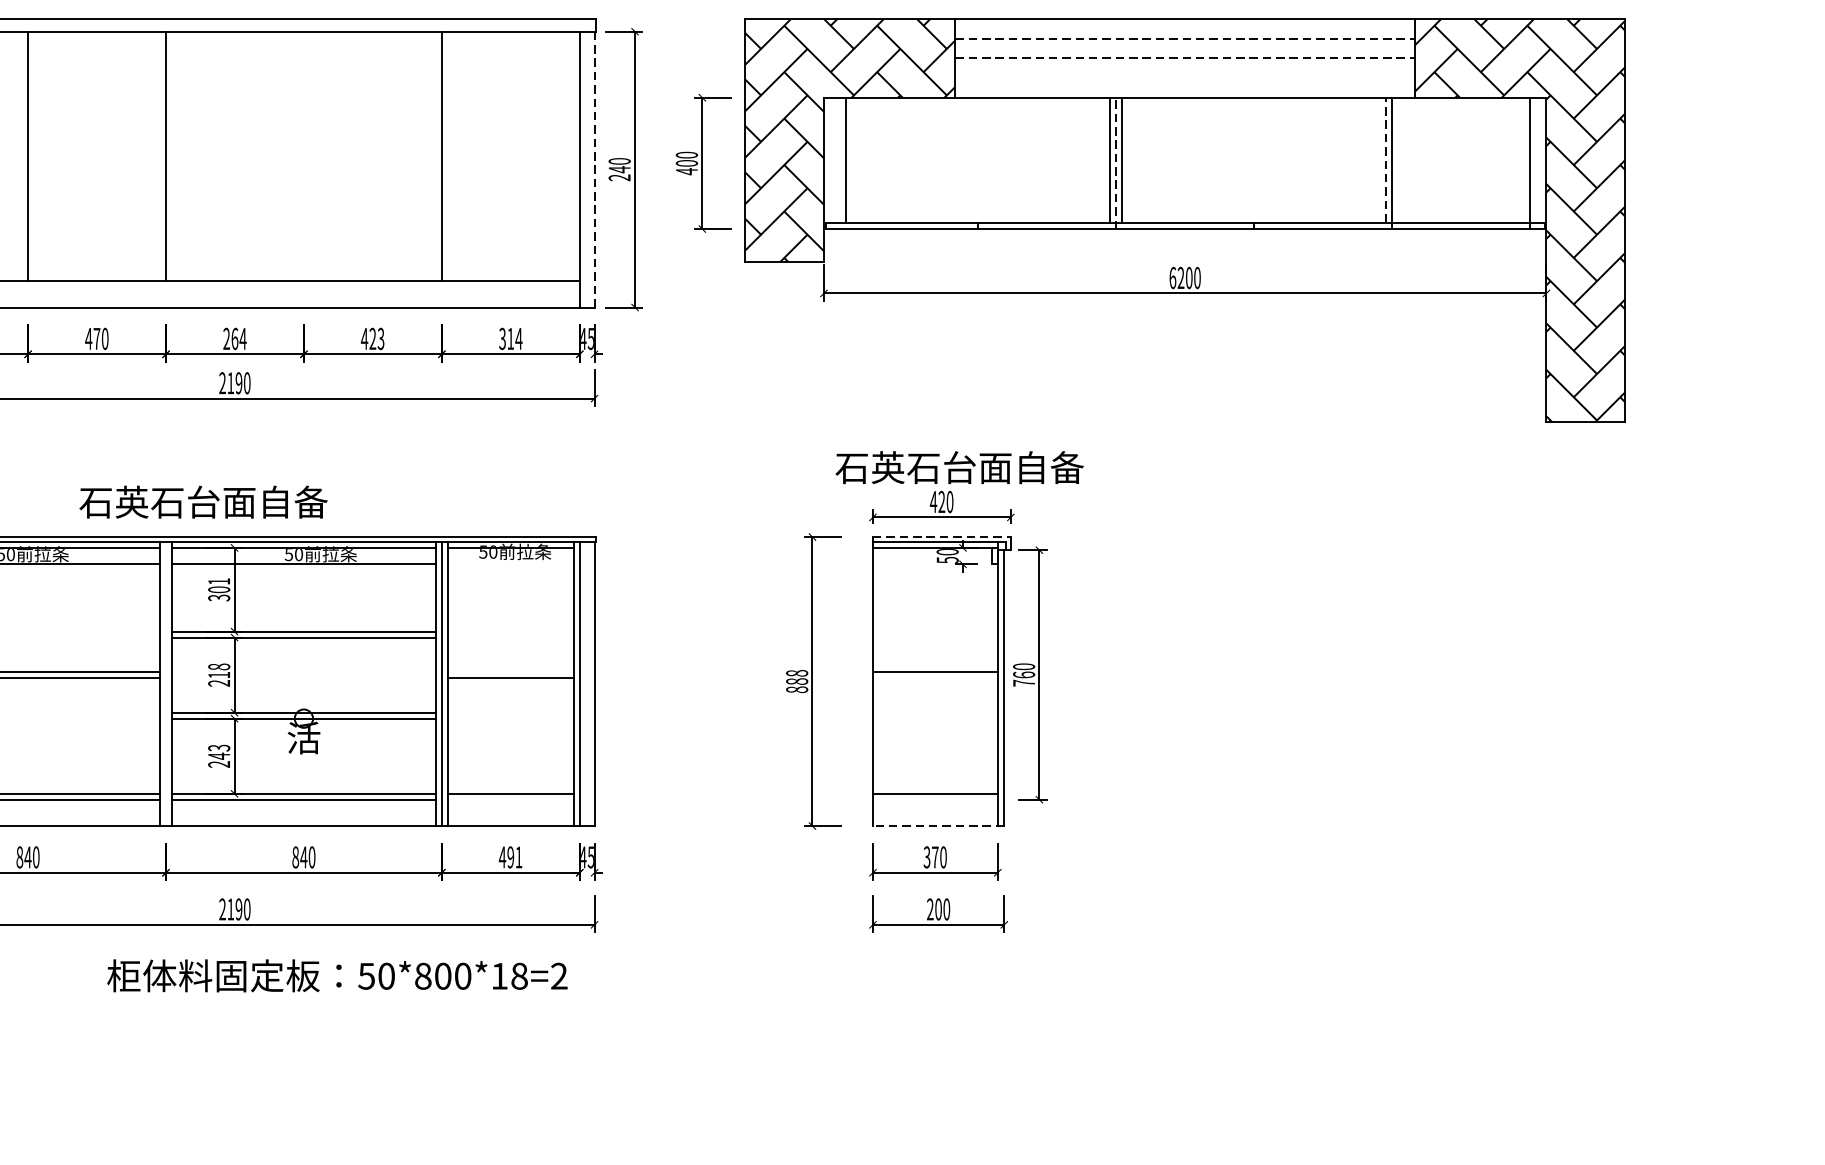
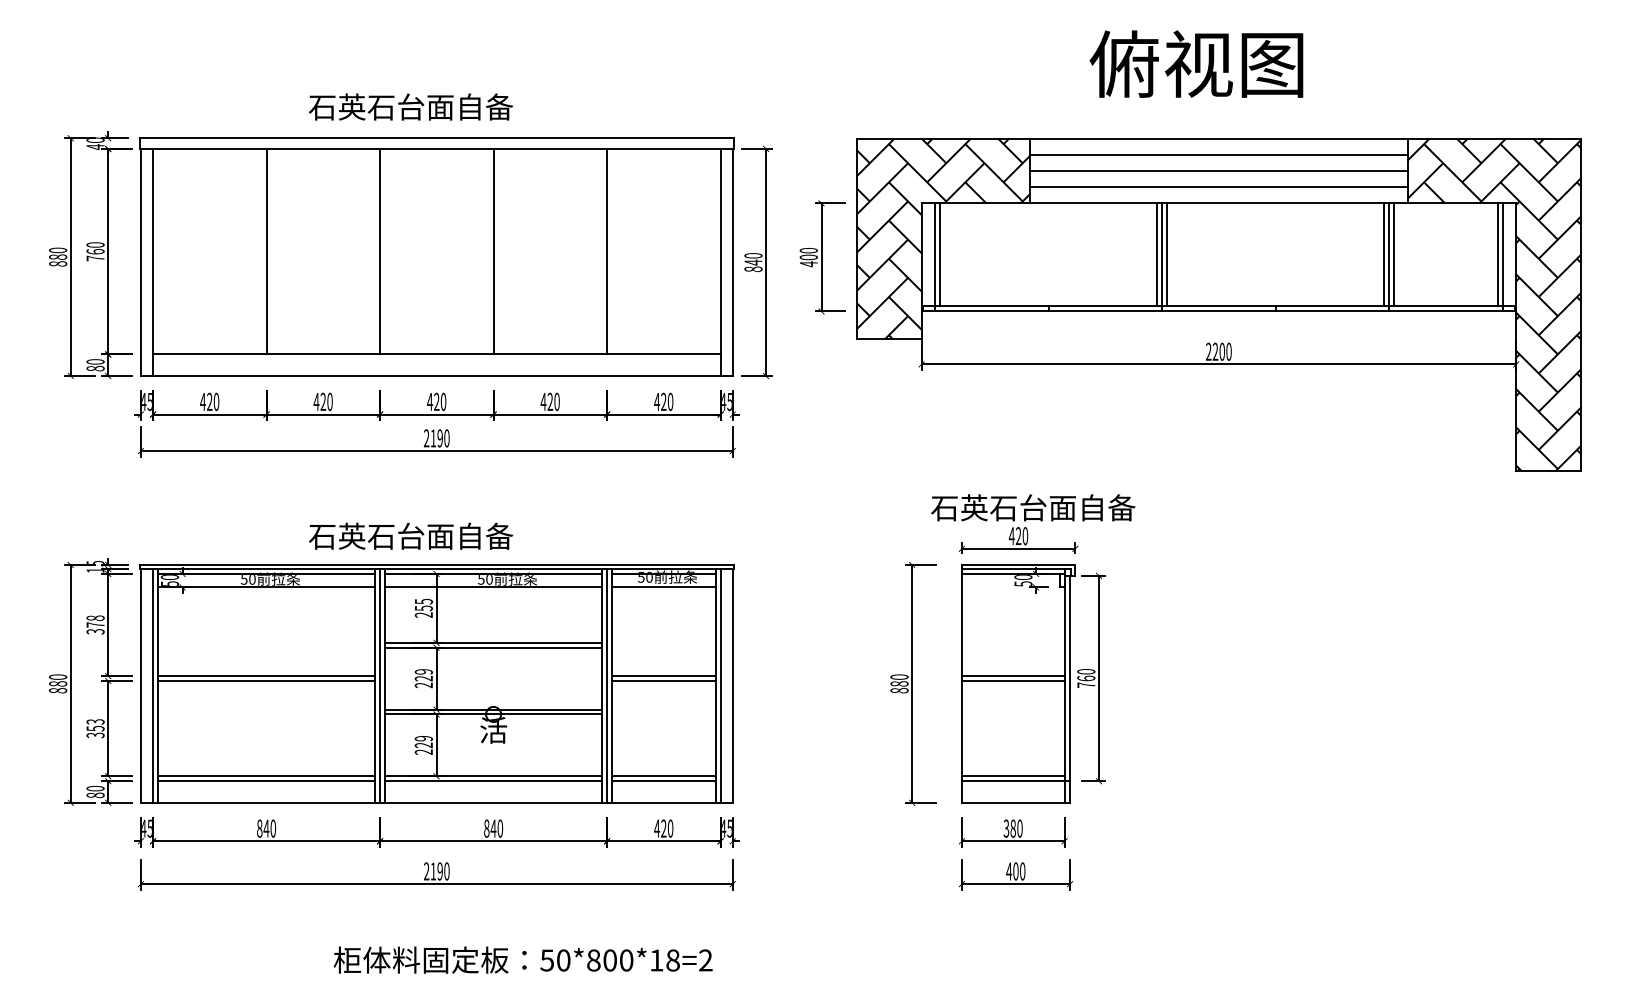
line: (1185, 38) -> (1219, 154), dashed -> solid
line: (1185, 57) -> (1219, 170), dashed -> solid
line: (1184, 78) -> (1218, 187), added
line: (303, 156) -> (493, 251), added
line: (1386, 159) -> (1384, 254), dashed -> solid
line: (1398, 159) -> (1394, 254), added
line: (1523, 159) -> (1497, 254), added
line: (1116, 162) -> (1162, 256), dashed -> solid
line: (840, 163) -> (935, 257), added
line: (594, 169) -> (732, 262), dashed -> solid
text: (619, 178) -> (753, 269), 240 -> 840
text: (1172, 277) -> (1208, 351), 6200 -> 2200
text: (97, 338) -> (323, 401), 470 -> 420
text: (234, 338) -> (436, 401), 264 -> 420
text: (380, 338) -> (556, 401), 423 -> 420
text: (510, 338) -> (663, 401), 314 -> 420
line: (941, 536) -> (1018, 564), dashed -> solid
line: (510, 564) -> (663, 587), added
text: (218, 588) -> (423, 607), 301 -> 255
text: (218, 671) -> (423, 675), 218 -> 229
line: (510, 672) -> (663, 676), added
text: (797, 672) -> (899, 676), 888 -> 880
line: (934, 677) -> (1012, 680), added
line: (166, 683) -> (380, 685), added
text: (218, 752) -> (423, 742), 243 -> 229
line: (510, 800) -> (663, 781), added
line: (938, 800) -> (1015, 781), added
line: (938, 825) -> (1015, 802), dashed -> solid
text: (515, 857) -> (667, 828), 491 -> 420
text: (934, 857) -> (1012, 828), 370 -> 380
text: (930, 909) -> (1009, 871), 200 -> 400
text: (336, 975) -> (522, 959), moved

